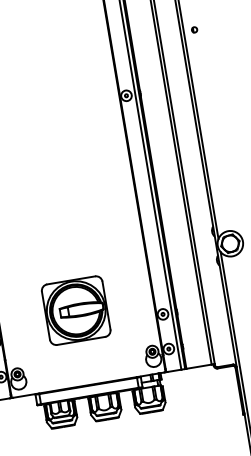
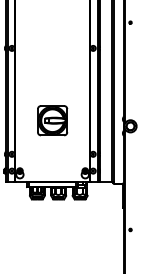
part: (75, 310) -> (52, 120), moved

